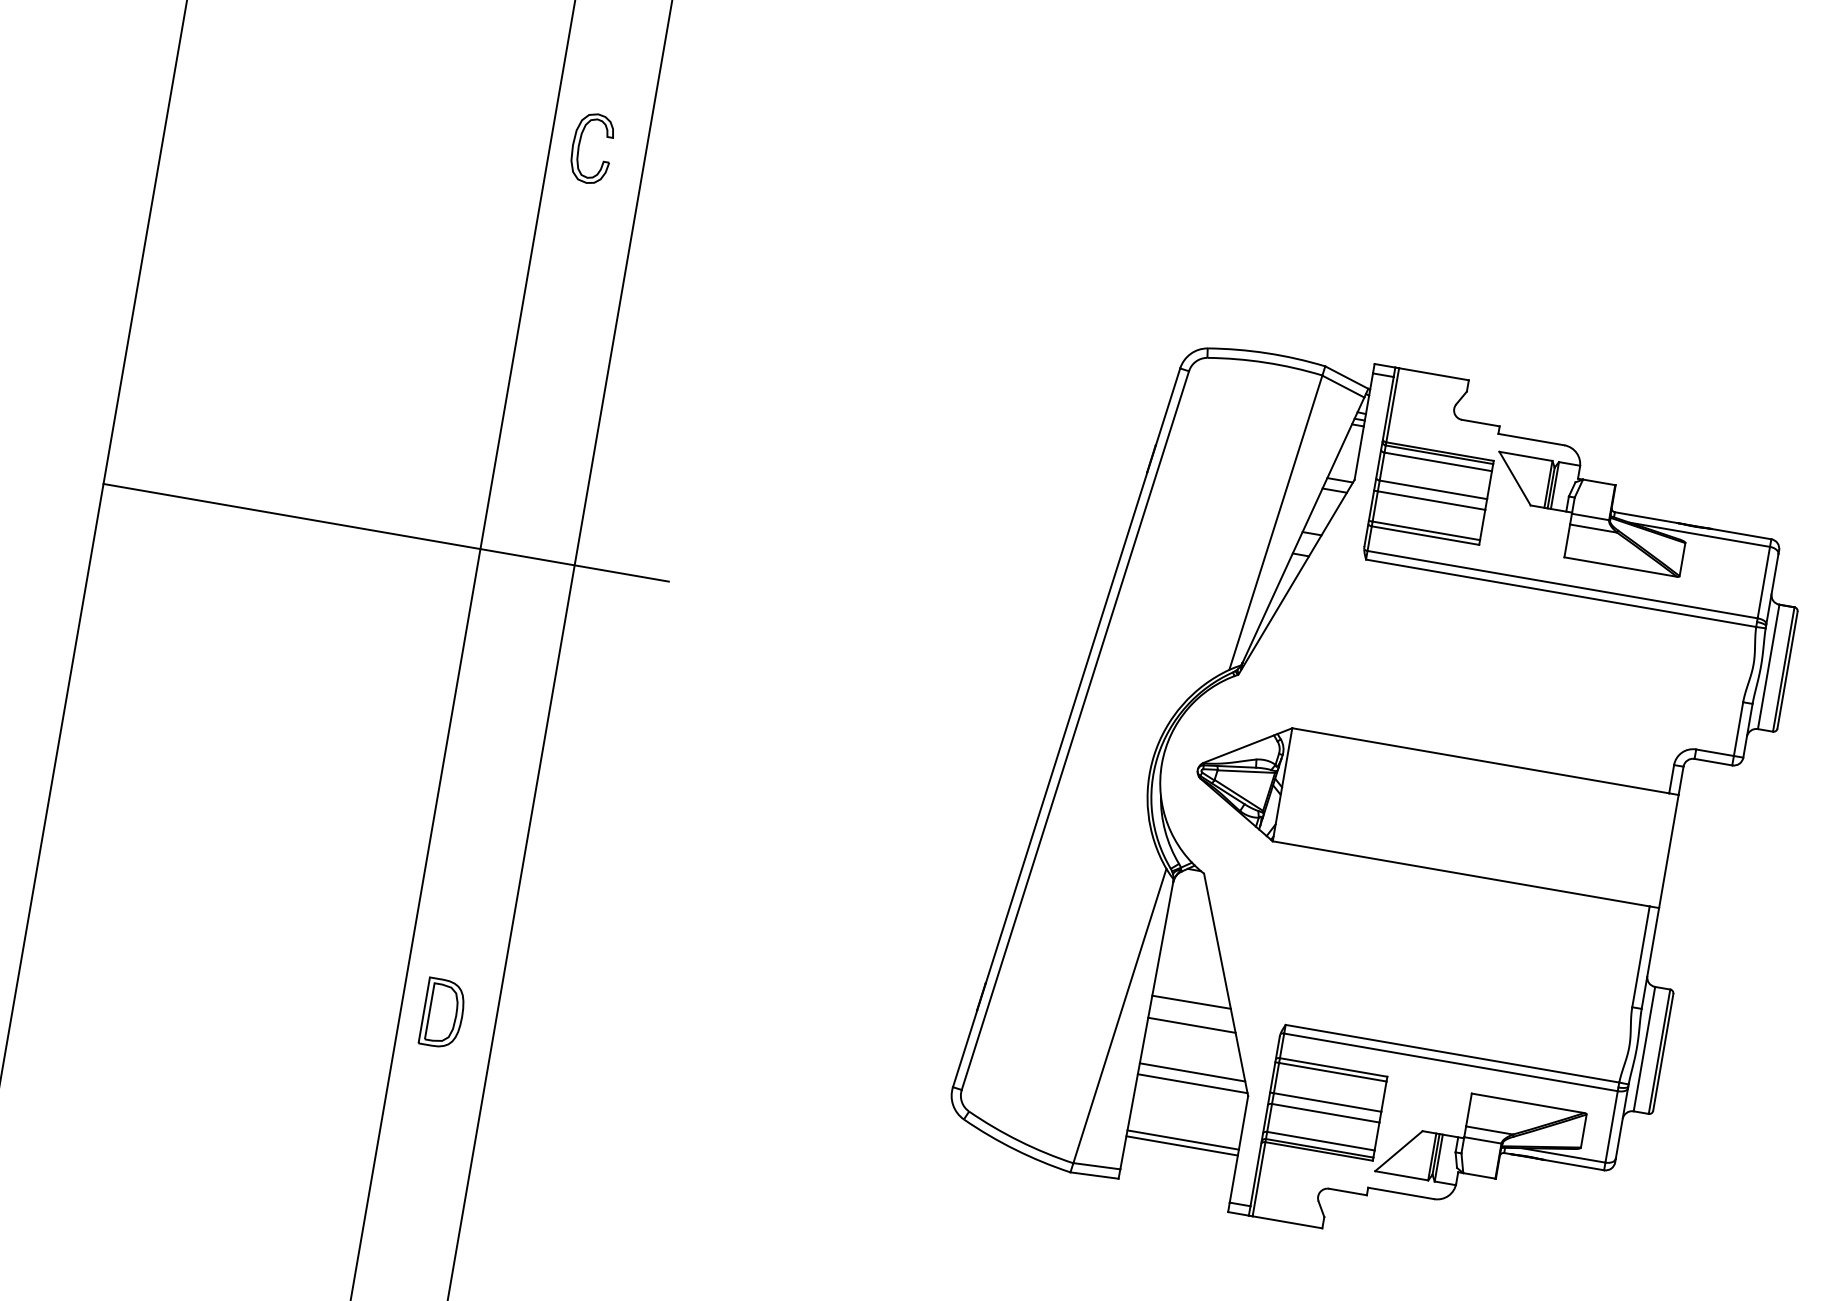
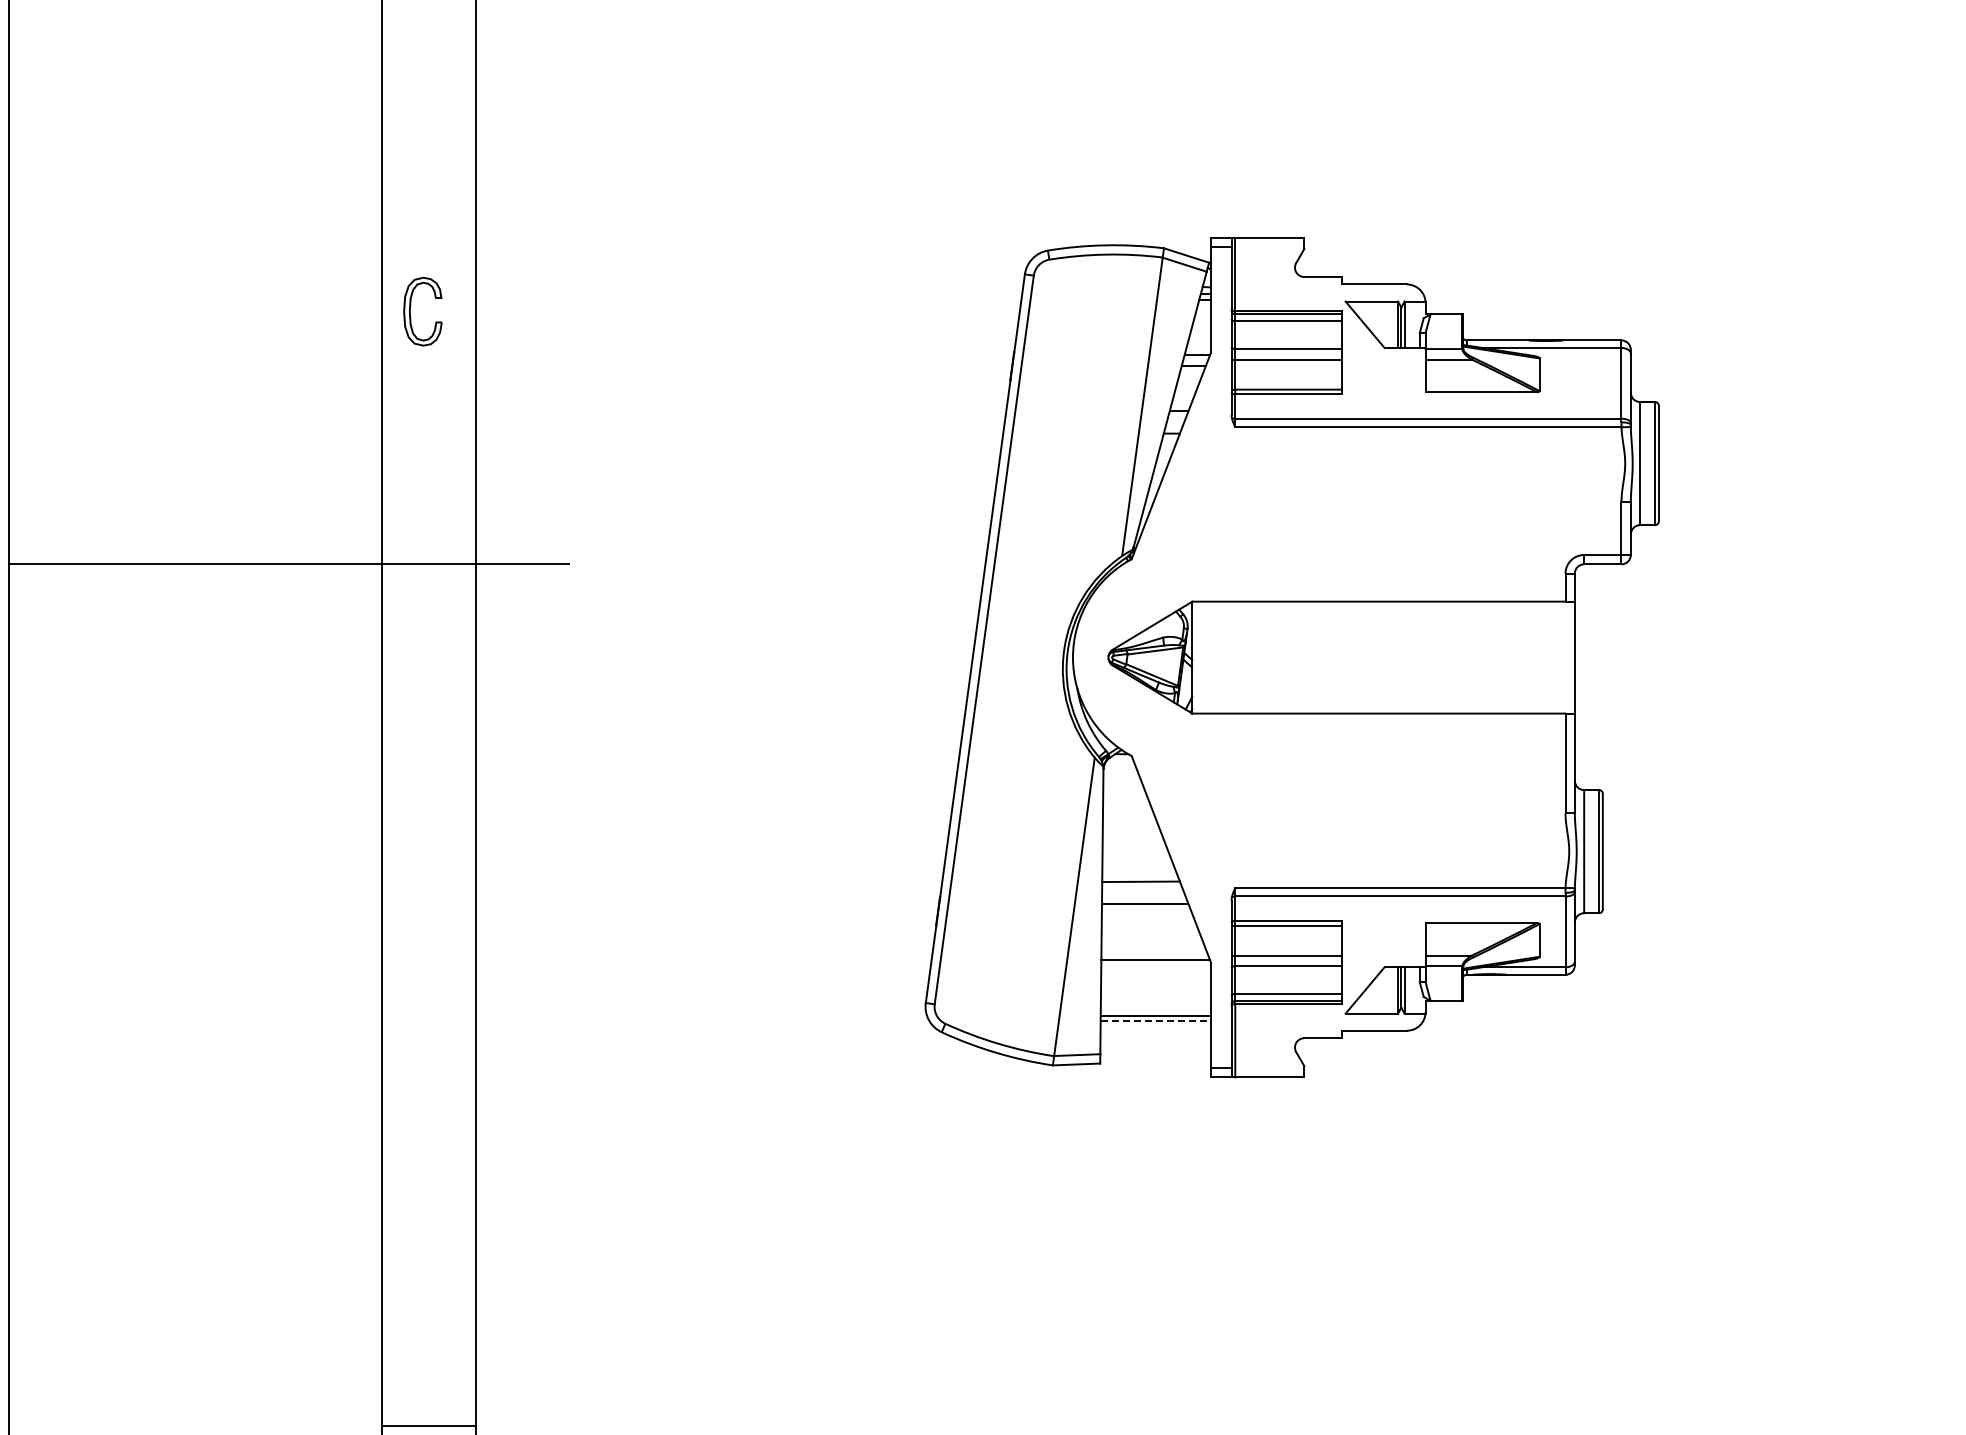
part: (579, 146) -> (410, 311), moved
part: (443, 1013) -> (423, 1016), removed
line: (1192, 1072) -> (1153, 949), removed
line: (1182, 1146) -> (1156, 1021), solid -> dashed

